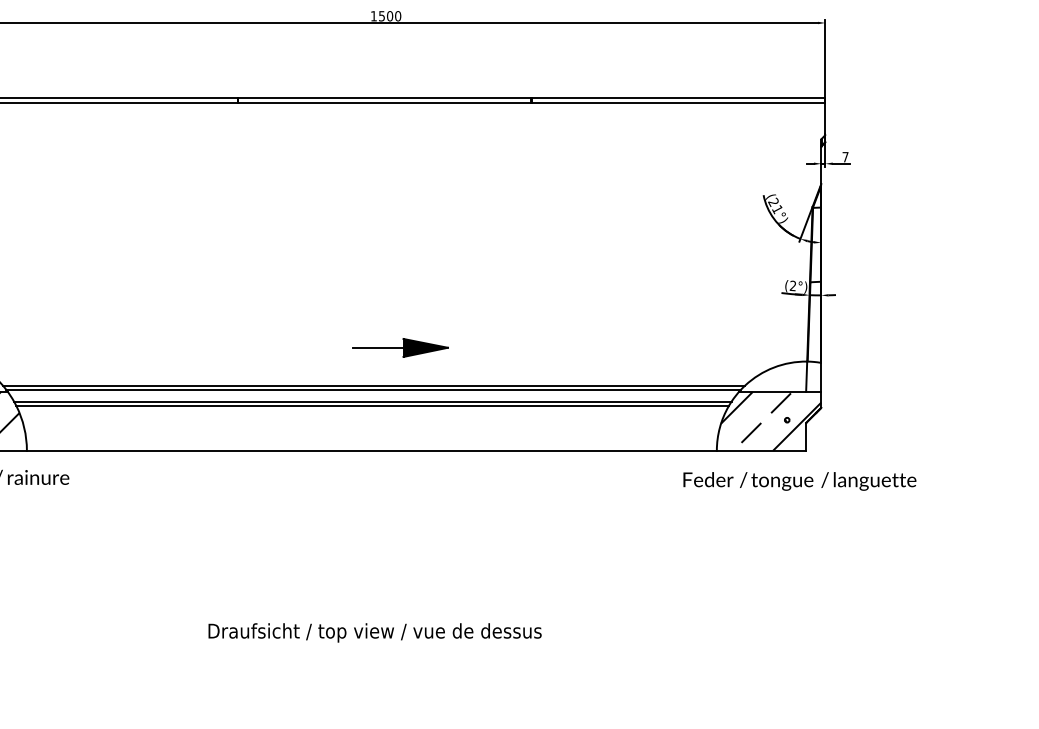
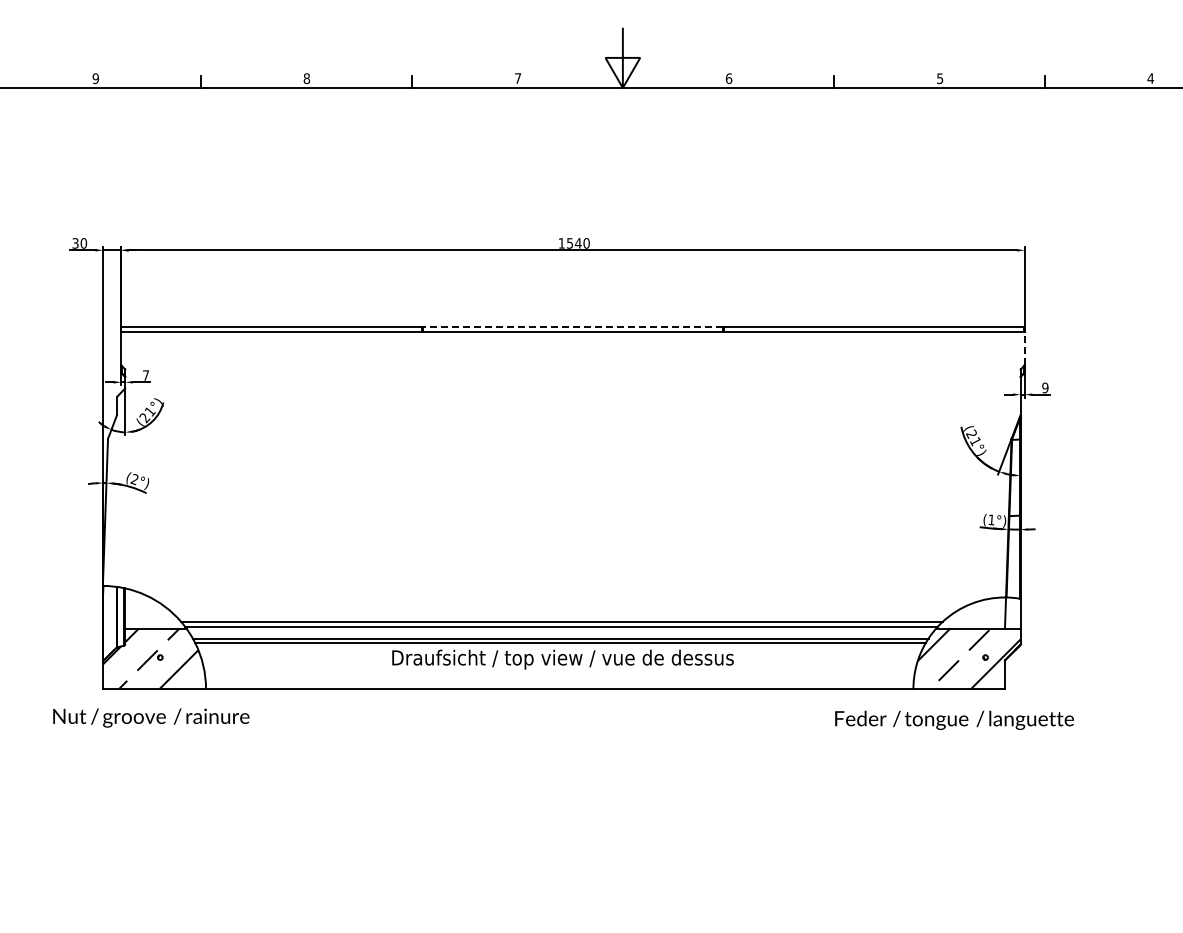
text: (389, 16) -> (577, 243), 1500 -> 1540
line: (384, 98) -> (572, 327), solid -> dashed
line: (825, 117) -> (1024, 347), solid -> dashed
text: (845, 156) -> (1045, 387), 7 -> 9
text: (793, 285) -> (991, 519), (2°) -> (1°)
part: (400, 347) -> (589, 583), removed
text: (799, 480) -> (954, 719), moved
text: (374, 632) -> (562, 659), moved

